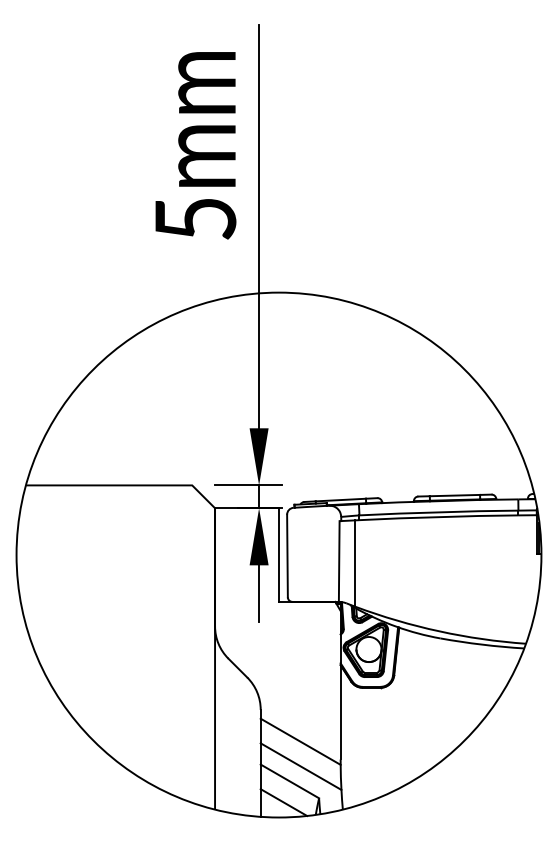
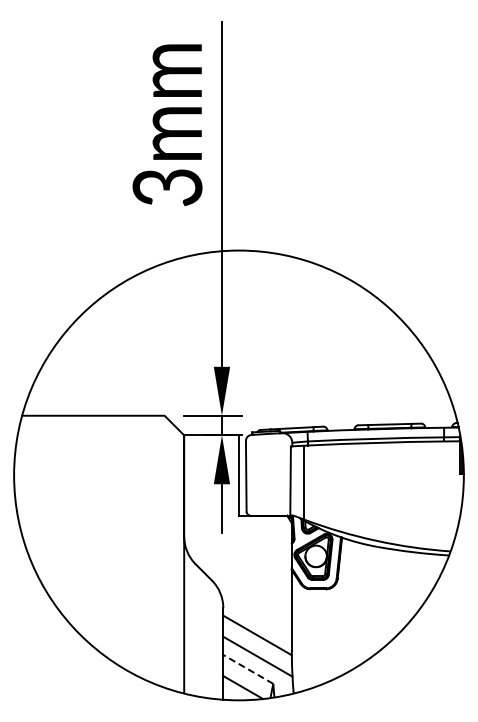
text: (195, 219) -> (167, 187), 5mm -> 3mm
line: (290, 781) -> (248, 669), solid -> dashed

